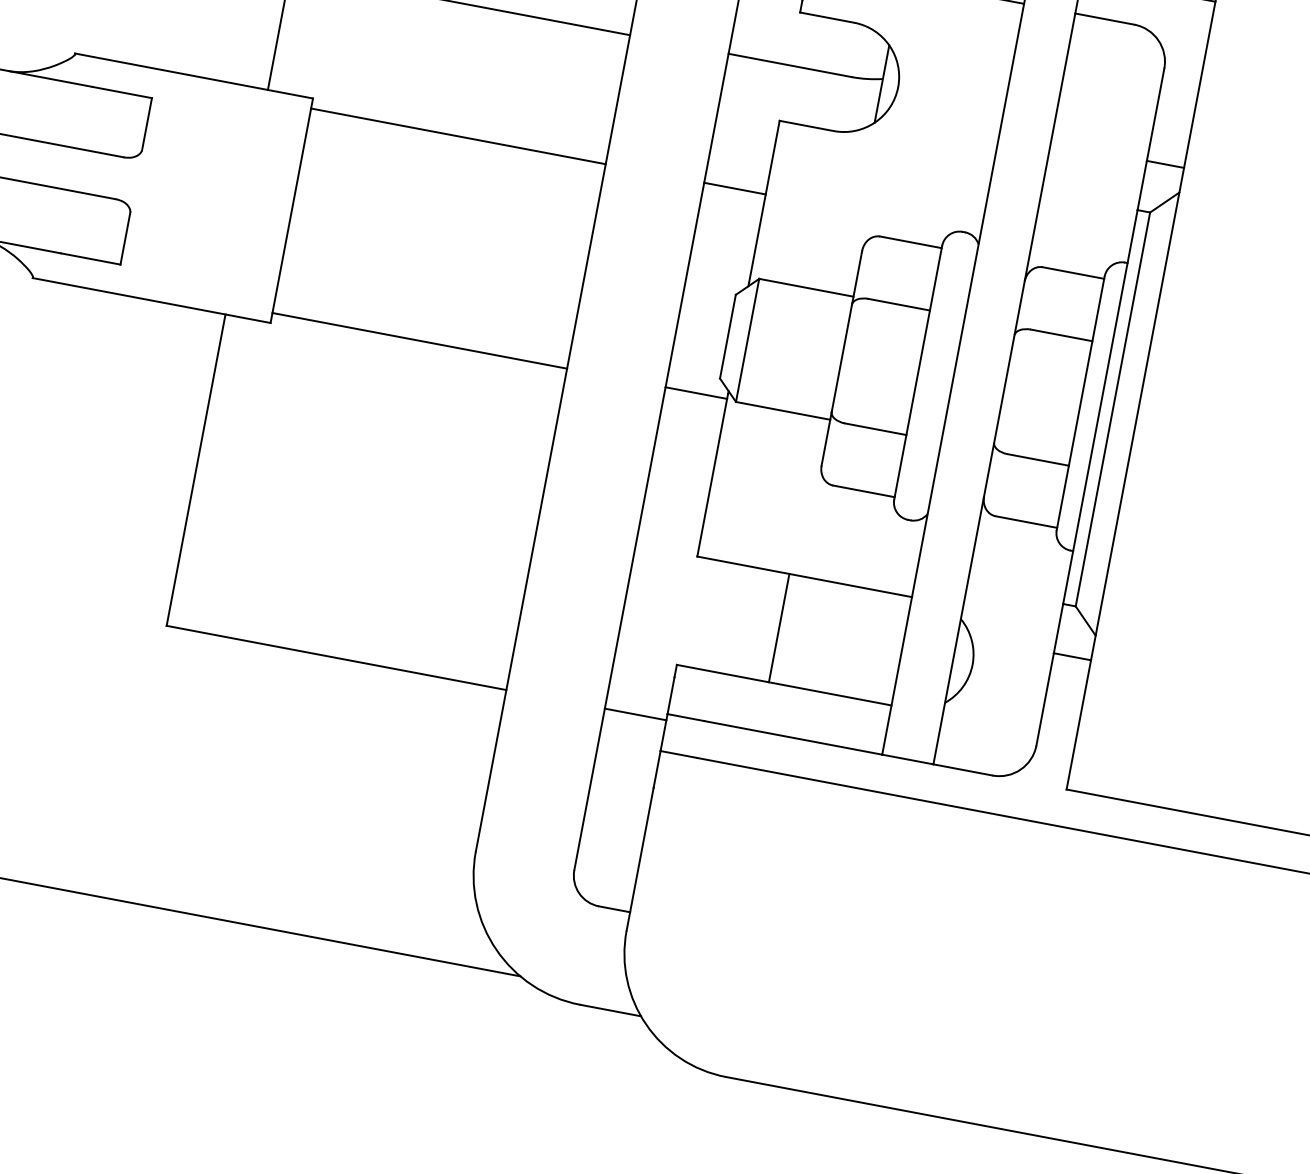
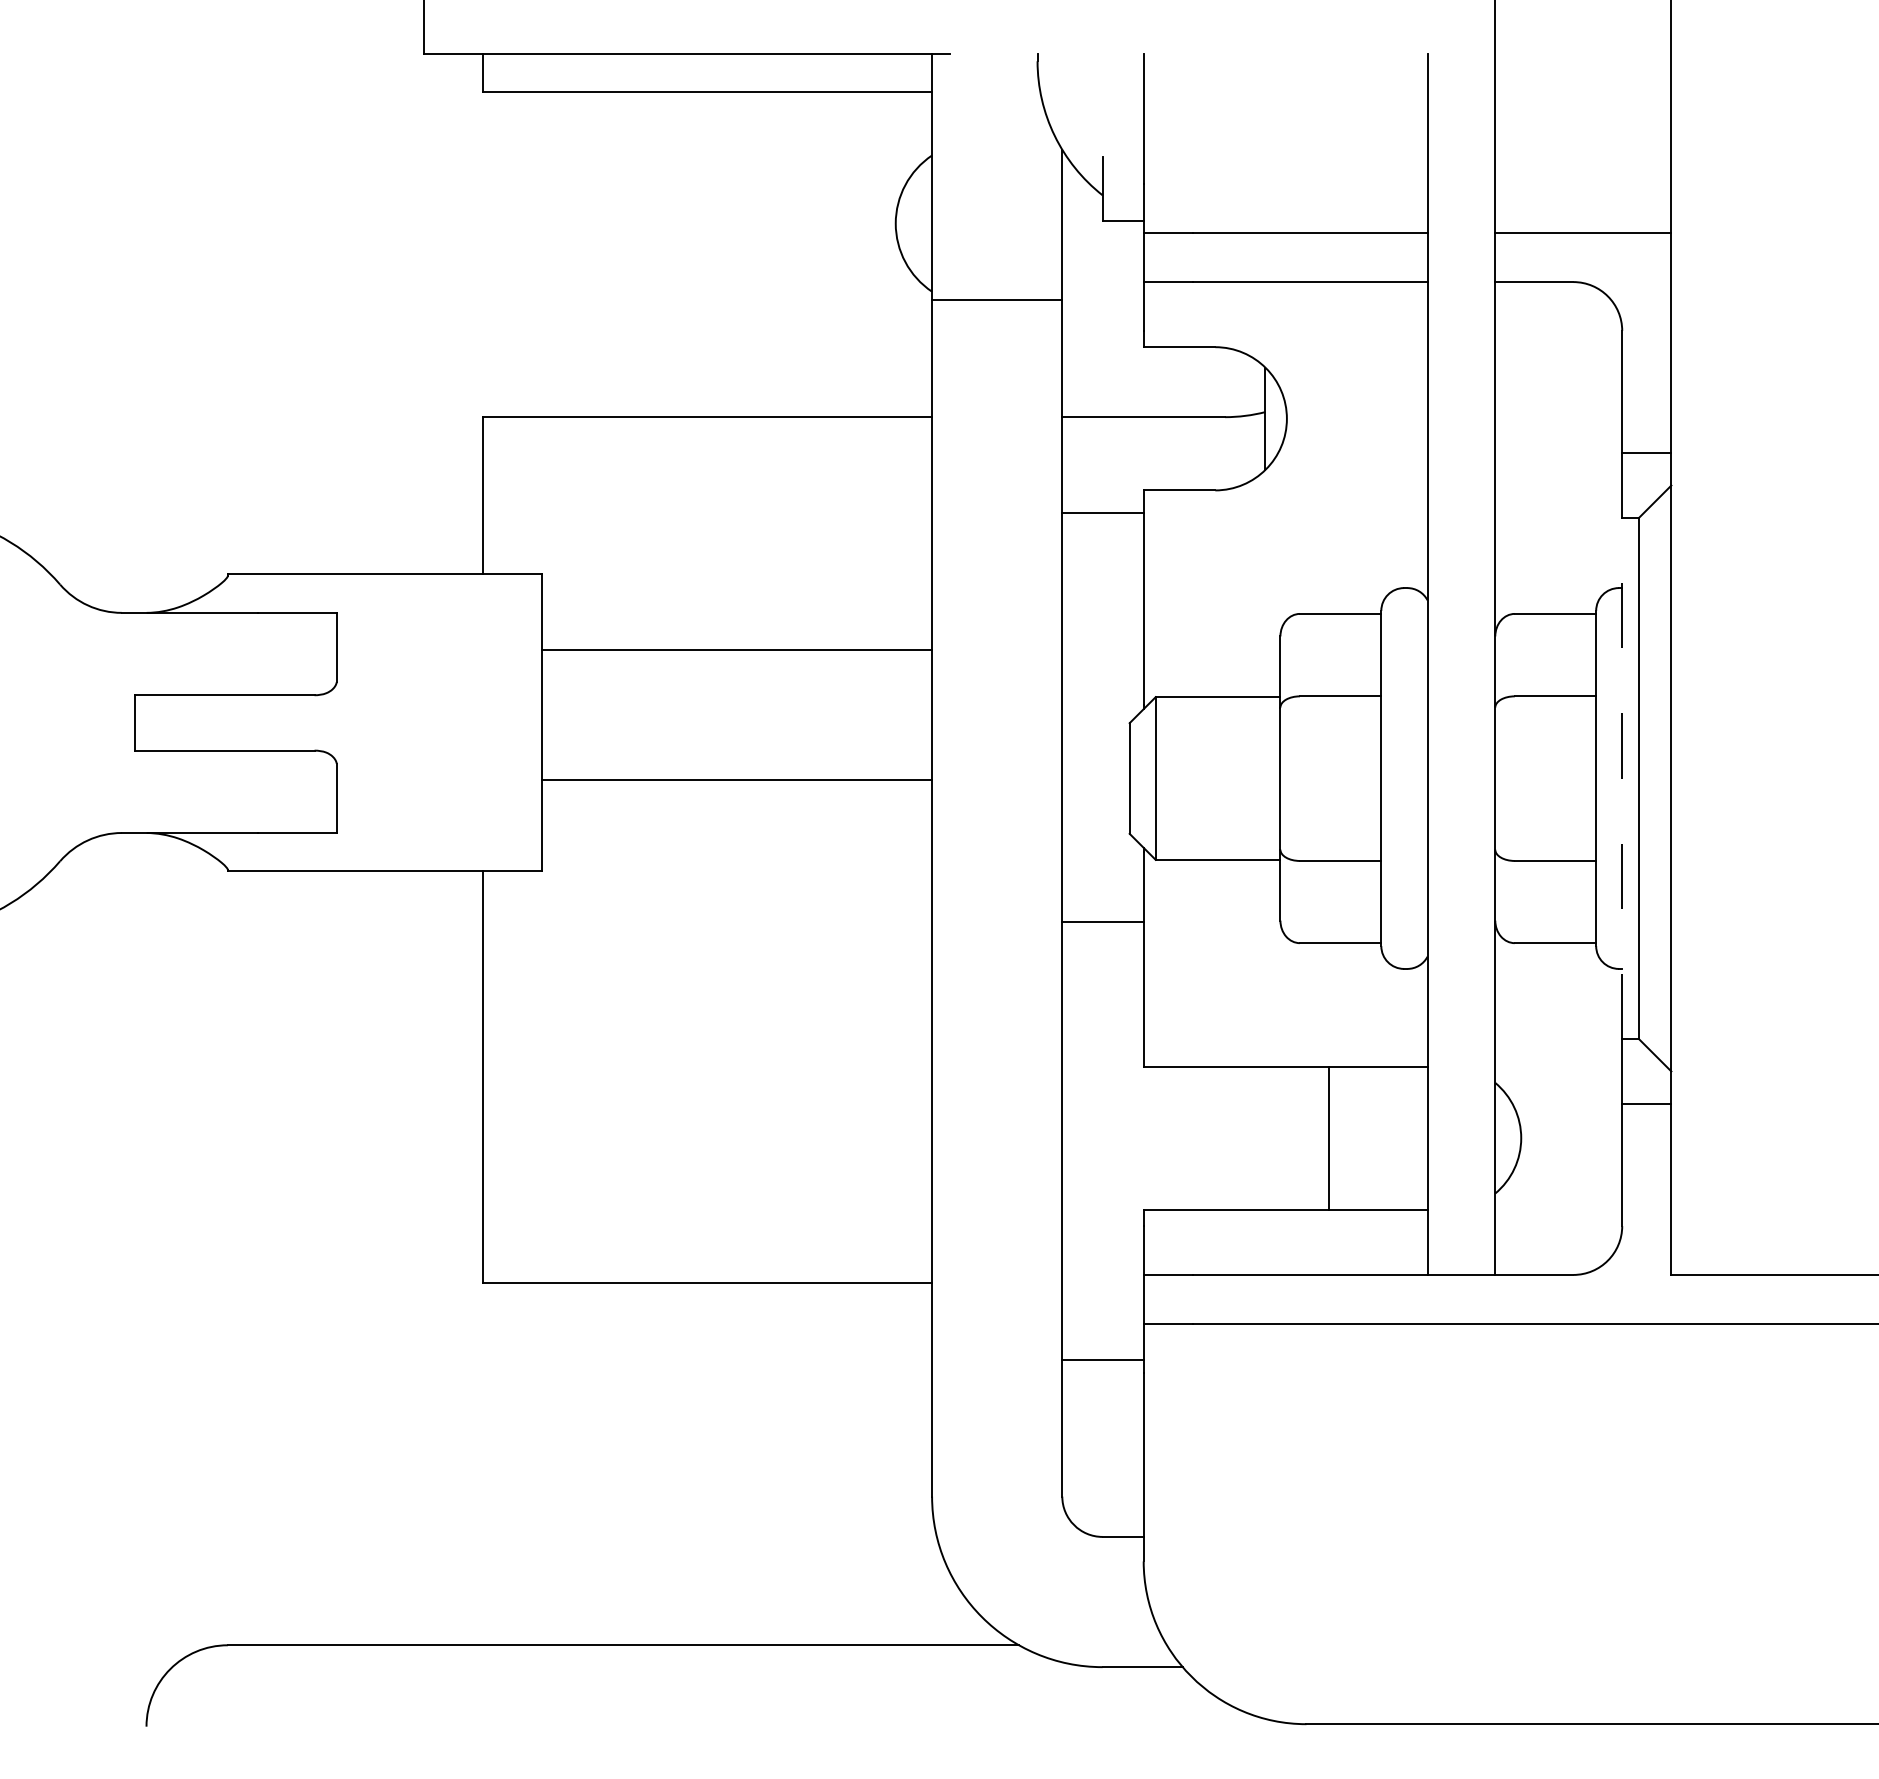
line: (458, 136) -> (737, 649), moved
line: (734, 188) -> (1102, 512), moved
line: (419, 341) -> (737, 780), moved
line: (695, 393) -> (1102, 922), moved
line: (1100, 407) -> (1622, 778), solid -> dashed
line: (779, 627) -> (1329, 1137), moved
line: (635, 714) -> (1102, 1360), moved

